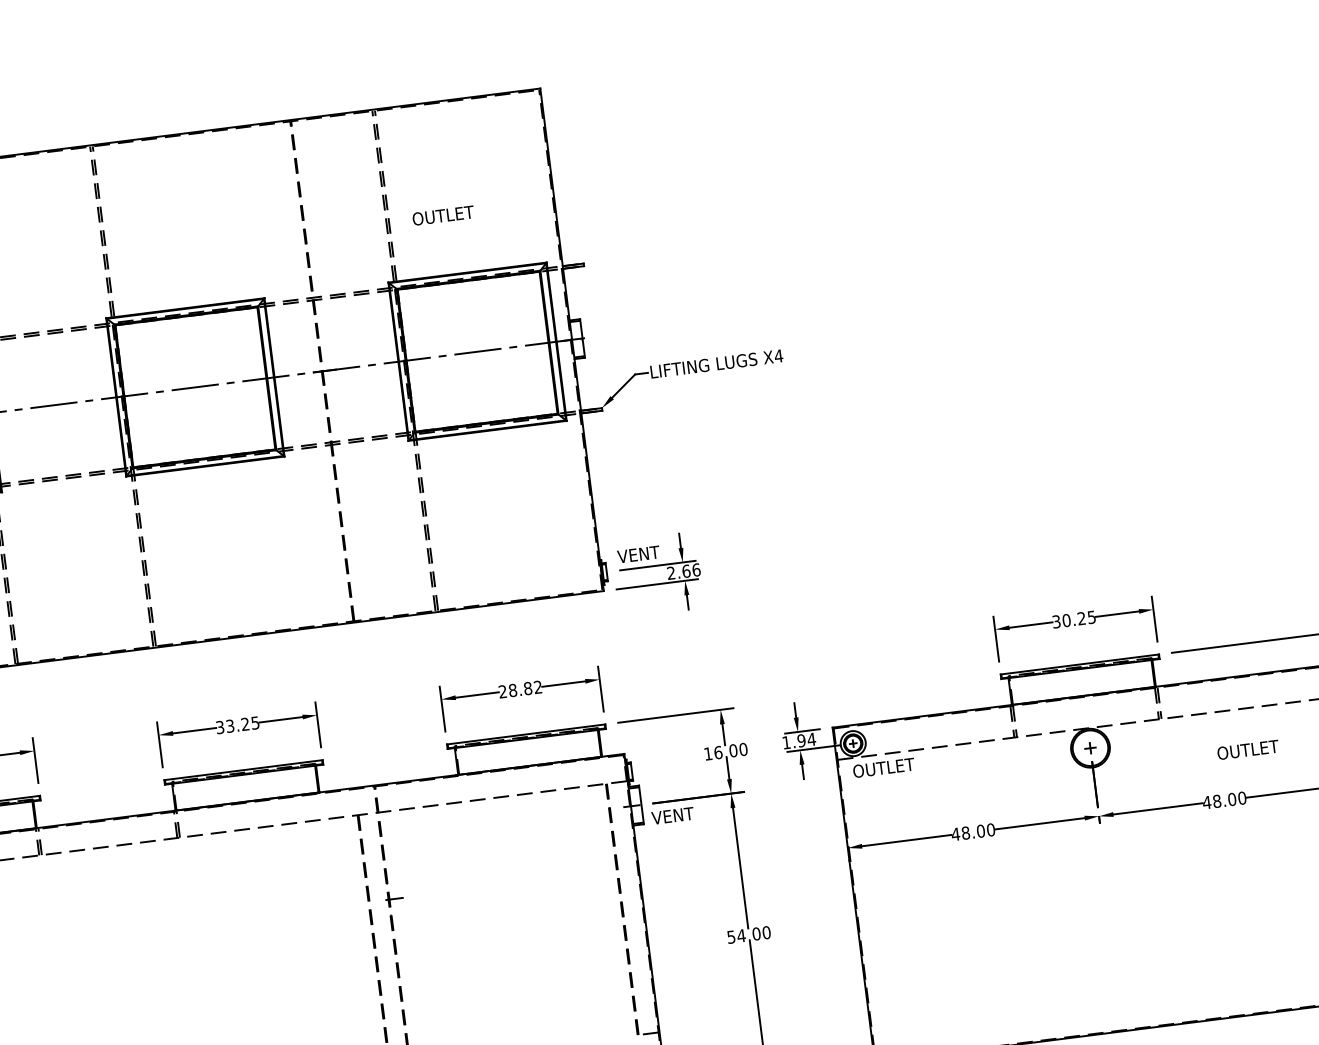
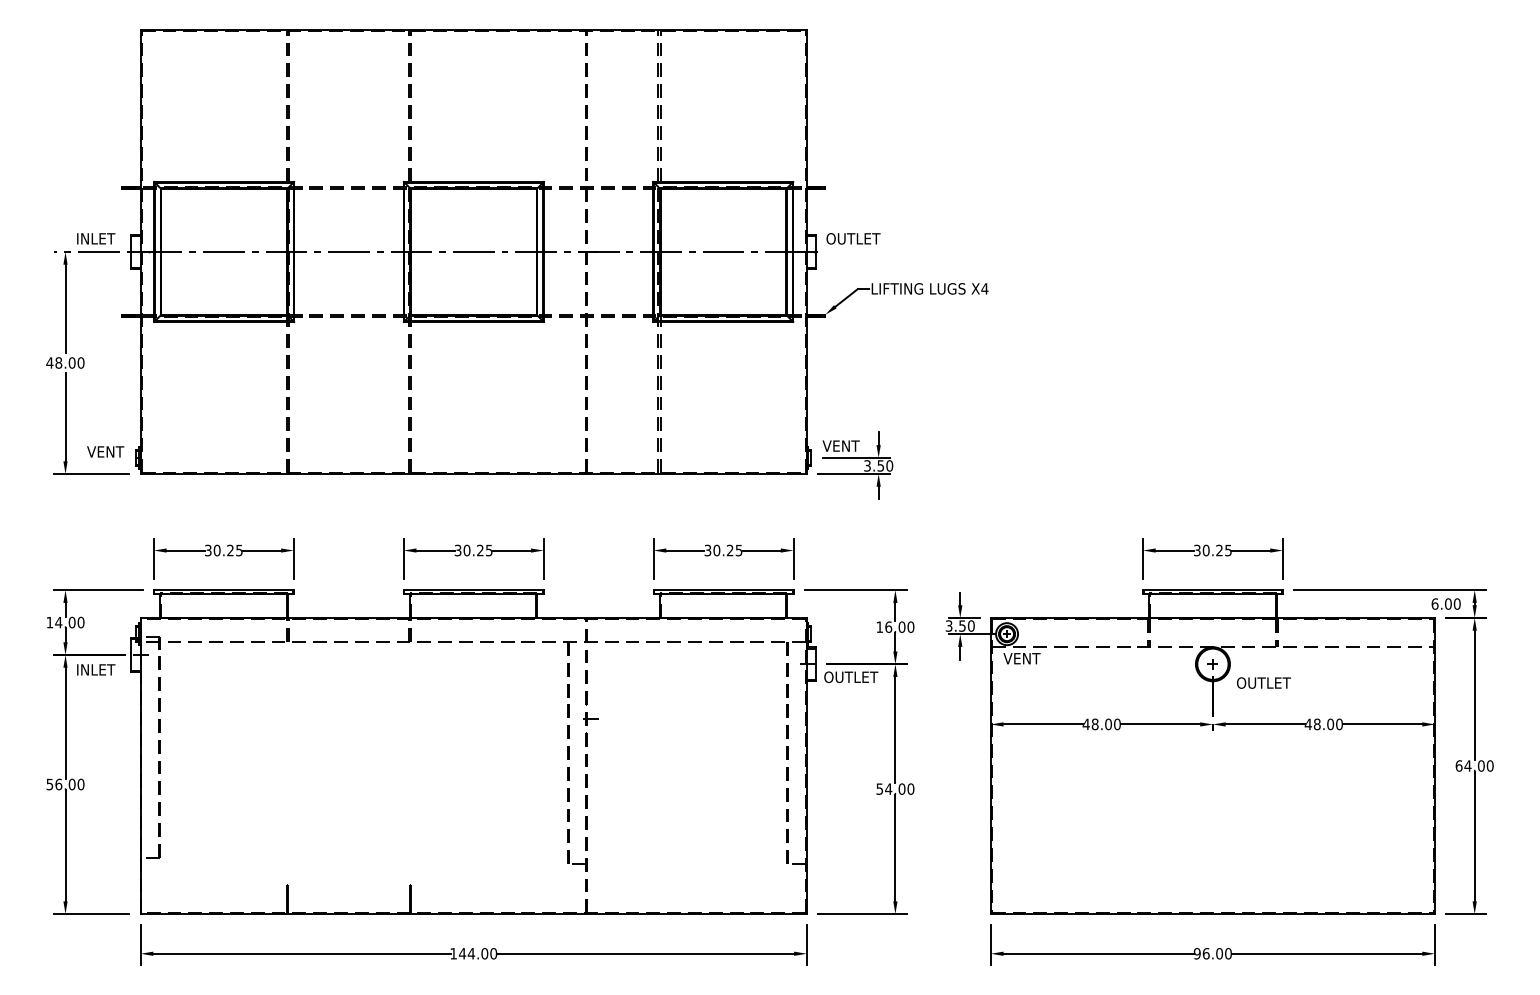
text: (443, 215) -> (853, 238), moved
text: (683, 571) -> (878, 465), 2.66 -> 3.50
text: (520, 689) -> (723, 550), 28.82 -> 30.25
text: (229, 726) -> (466, 550), 33.25 -> 30.25
text: (798, 740) -> (959, 625), 1.94 -> 3.50
text: (1247, 749) -> (1263, 682), moved
text: (883, 767) -> (1030, 658), OUTLET -> VENT
text: (682, 815) -> (850, 677), VENT -> OUTLET

